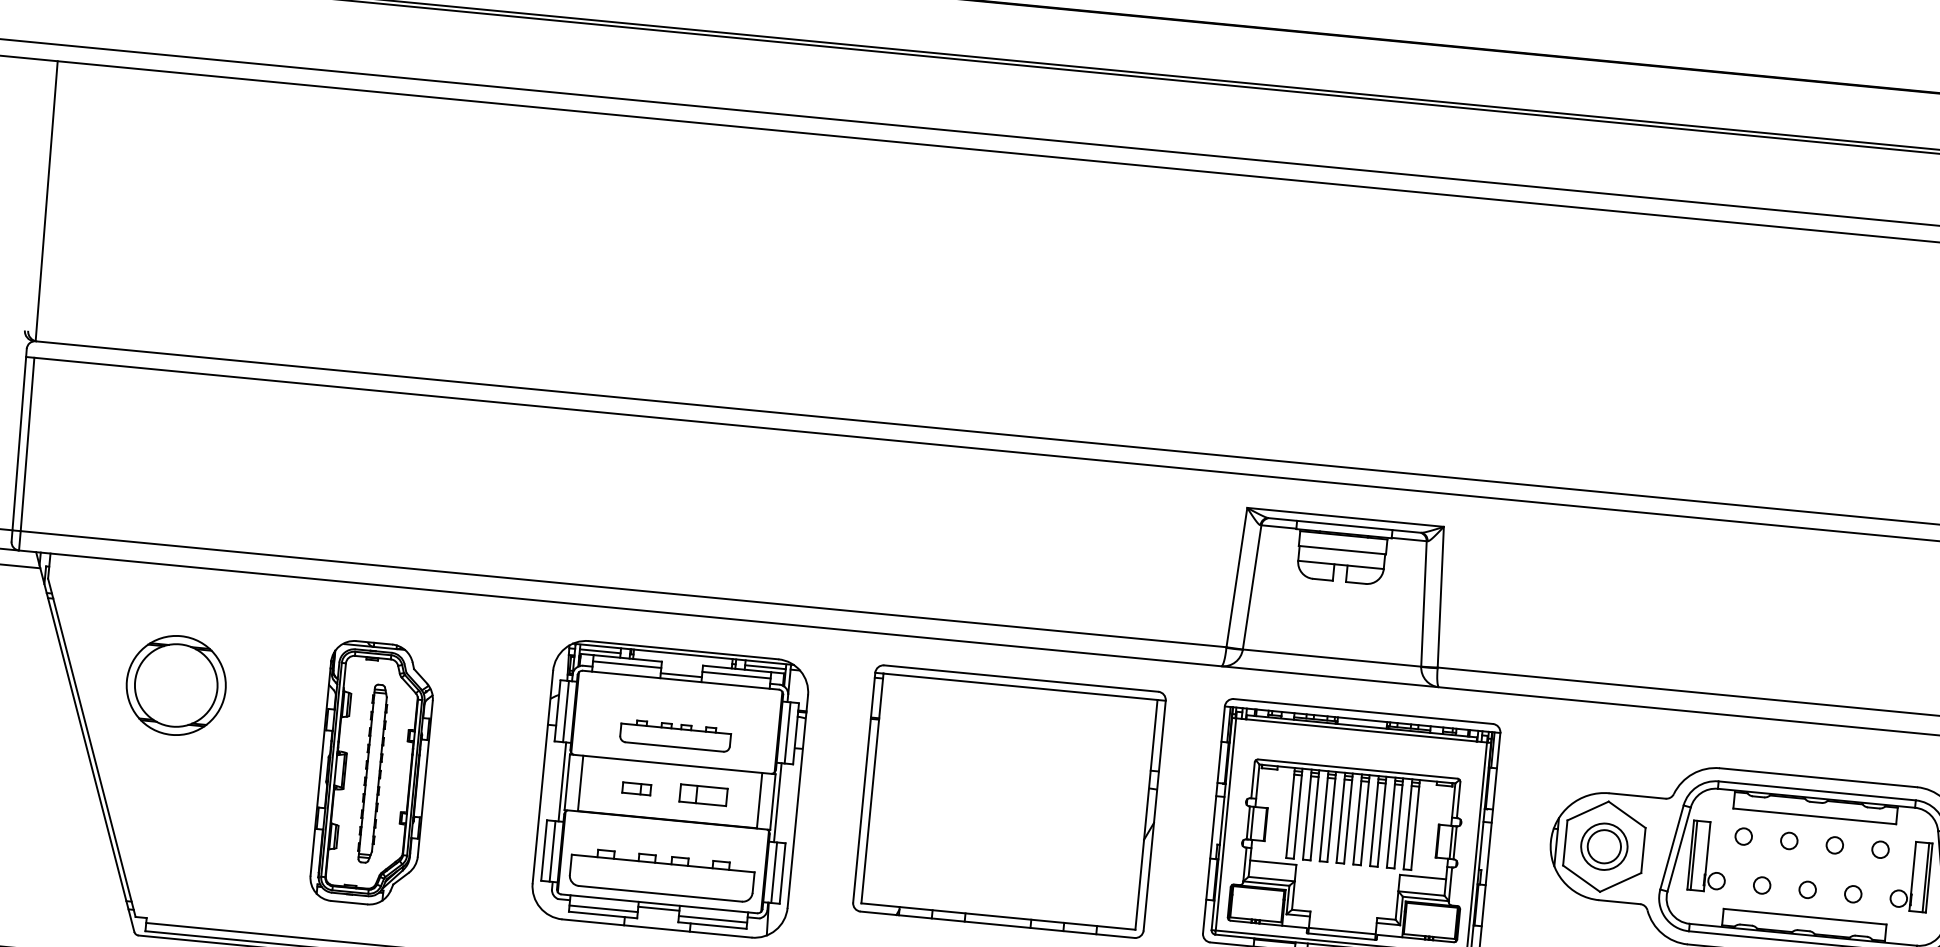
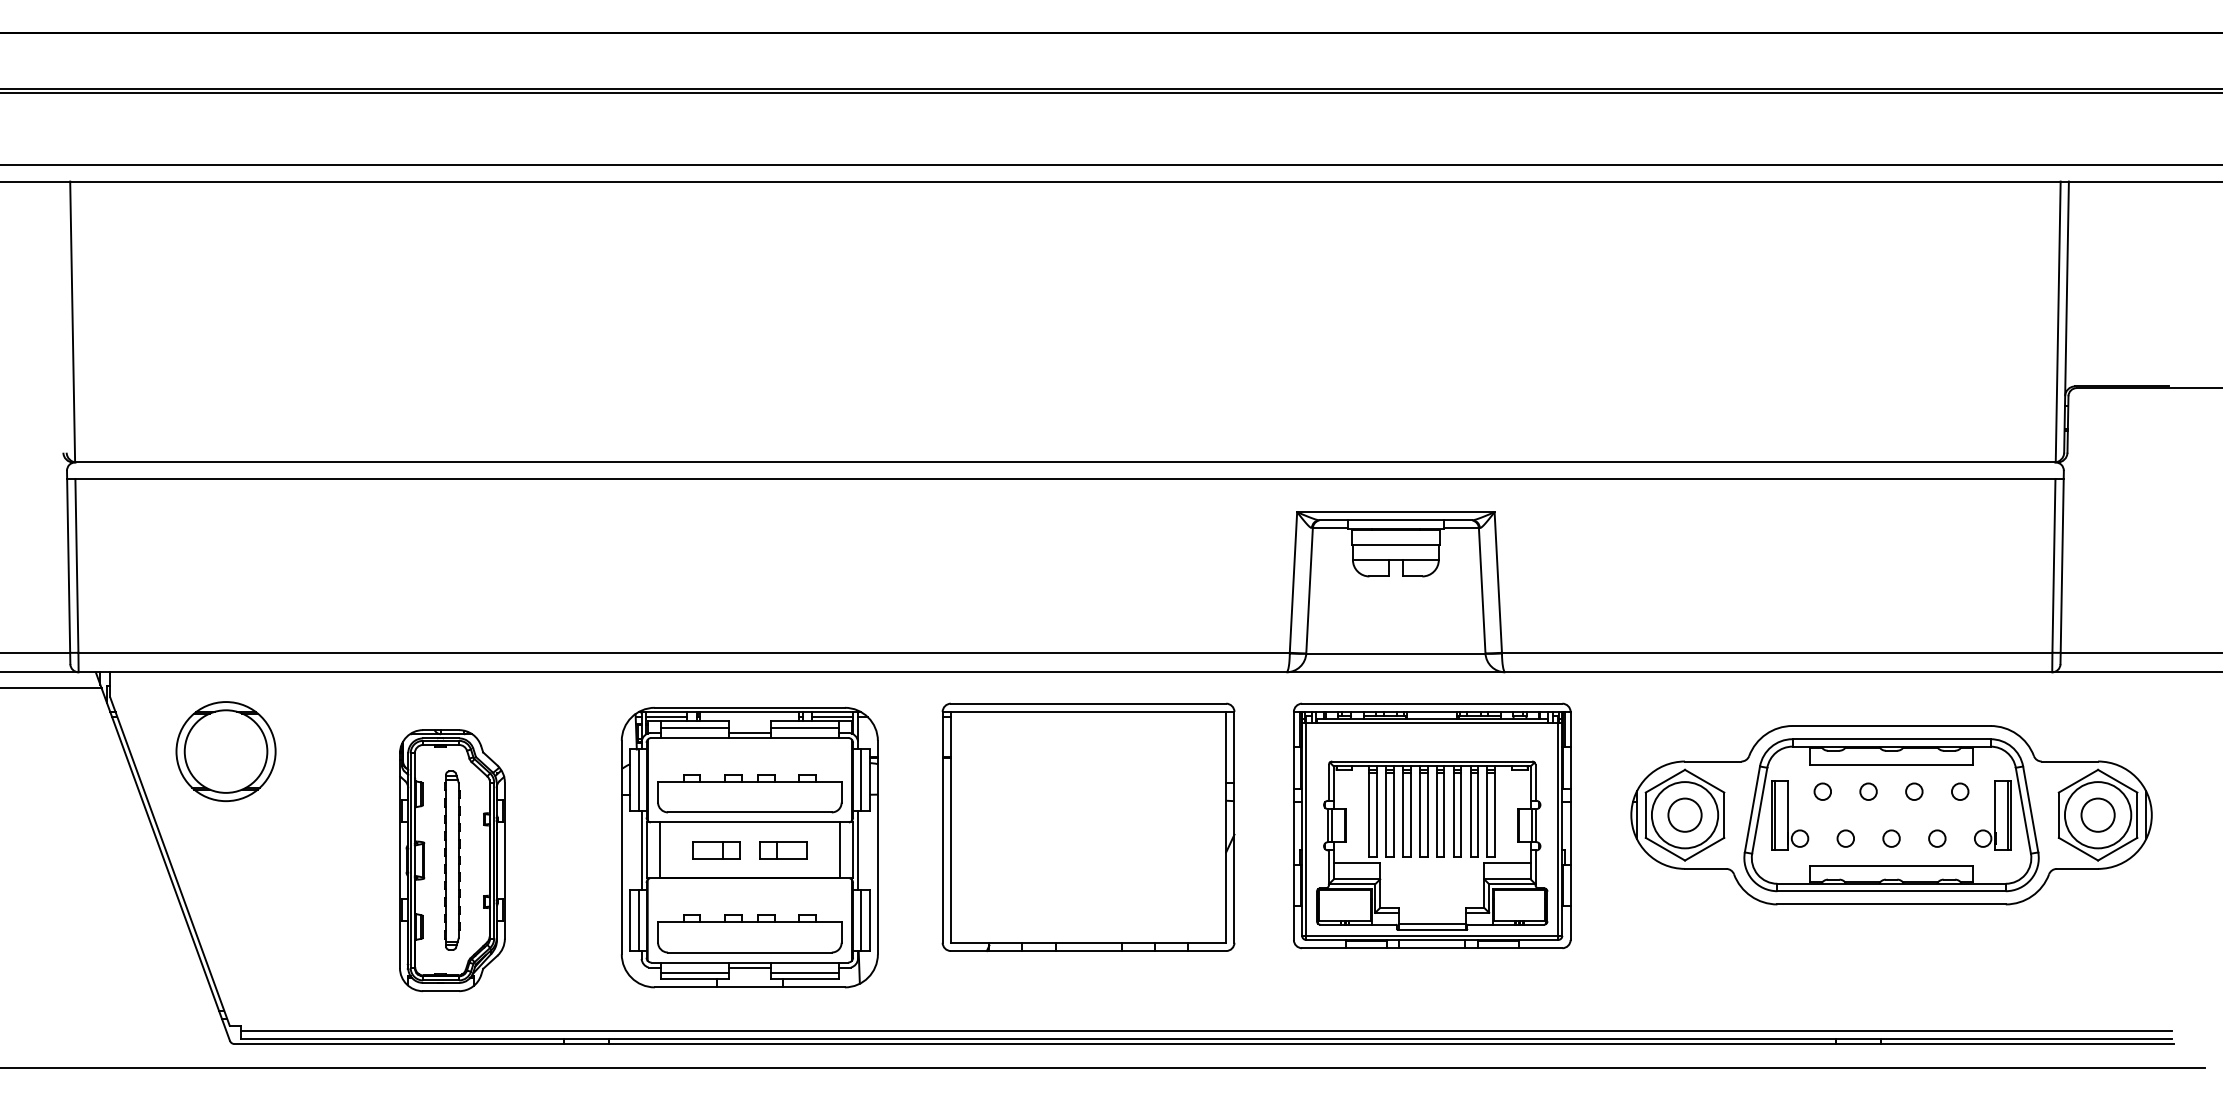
part: (175, 685) -> (225, 751), moved
part: (675, 735) -> (749, 793), size x1.67
part: (636, 789) -> (716, 850), size x1.67
circle: (1603, 846) -> (1684, 815), size x1.43

